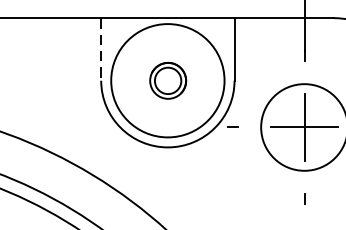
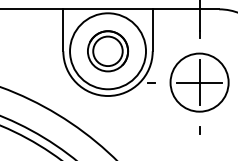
line: (101, 49) -> (63, 30), dashed -> solid
part: (168, 81) -> (108, 51), size x1.67

